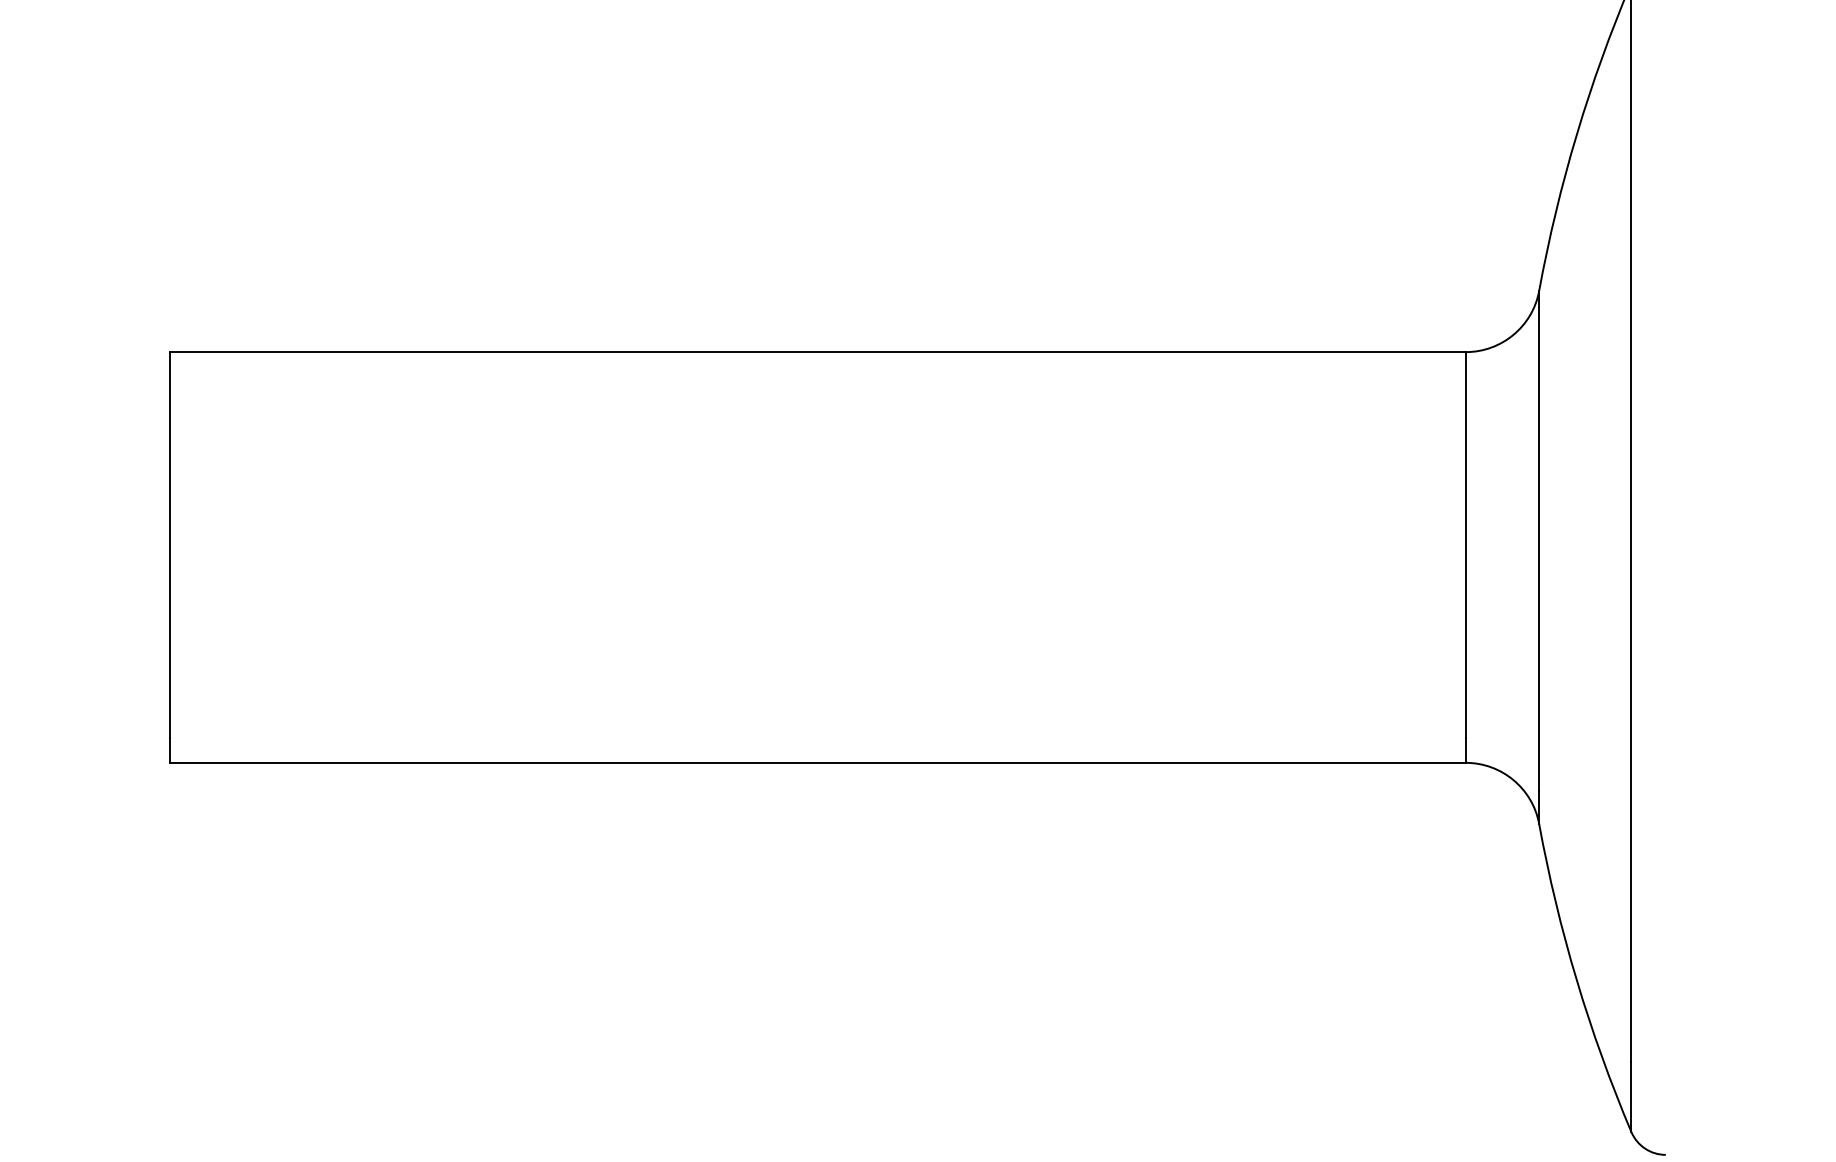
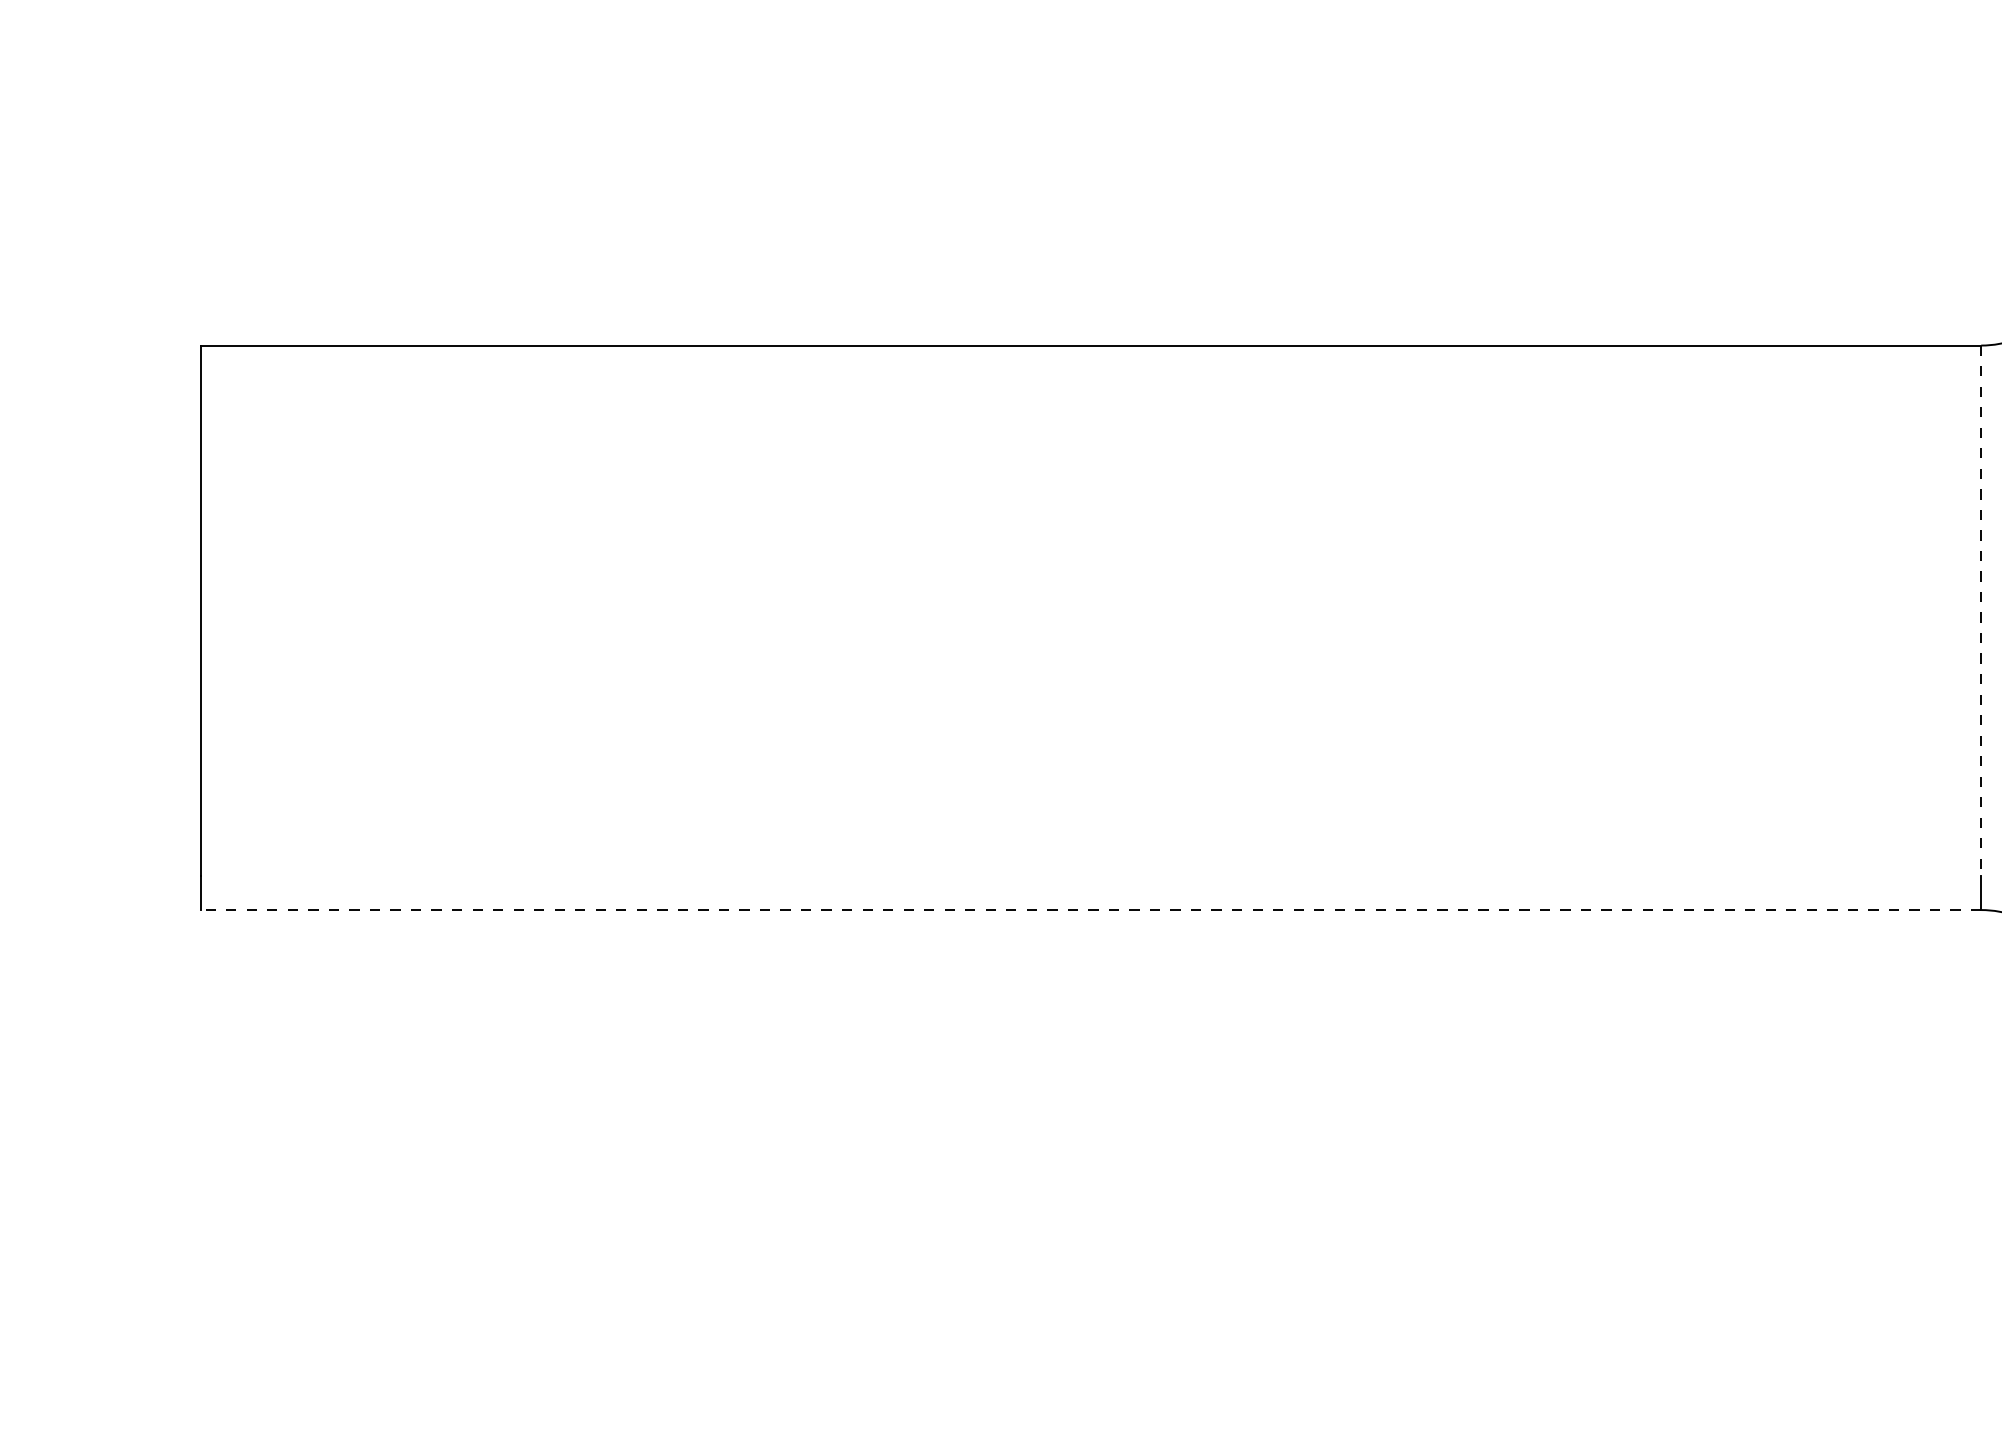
line: (1465, 544) -> (1980, 609), solid -> dashed
line: (817, 762) -> (1090, 909), solid -> dashed

